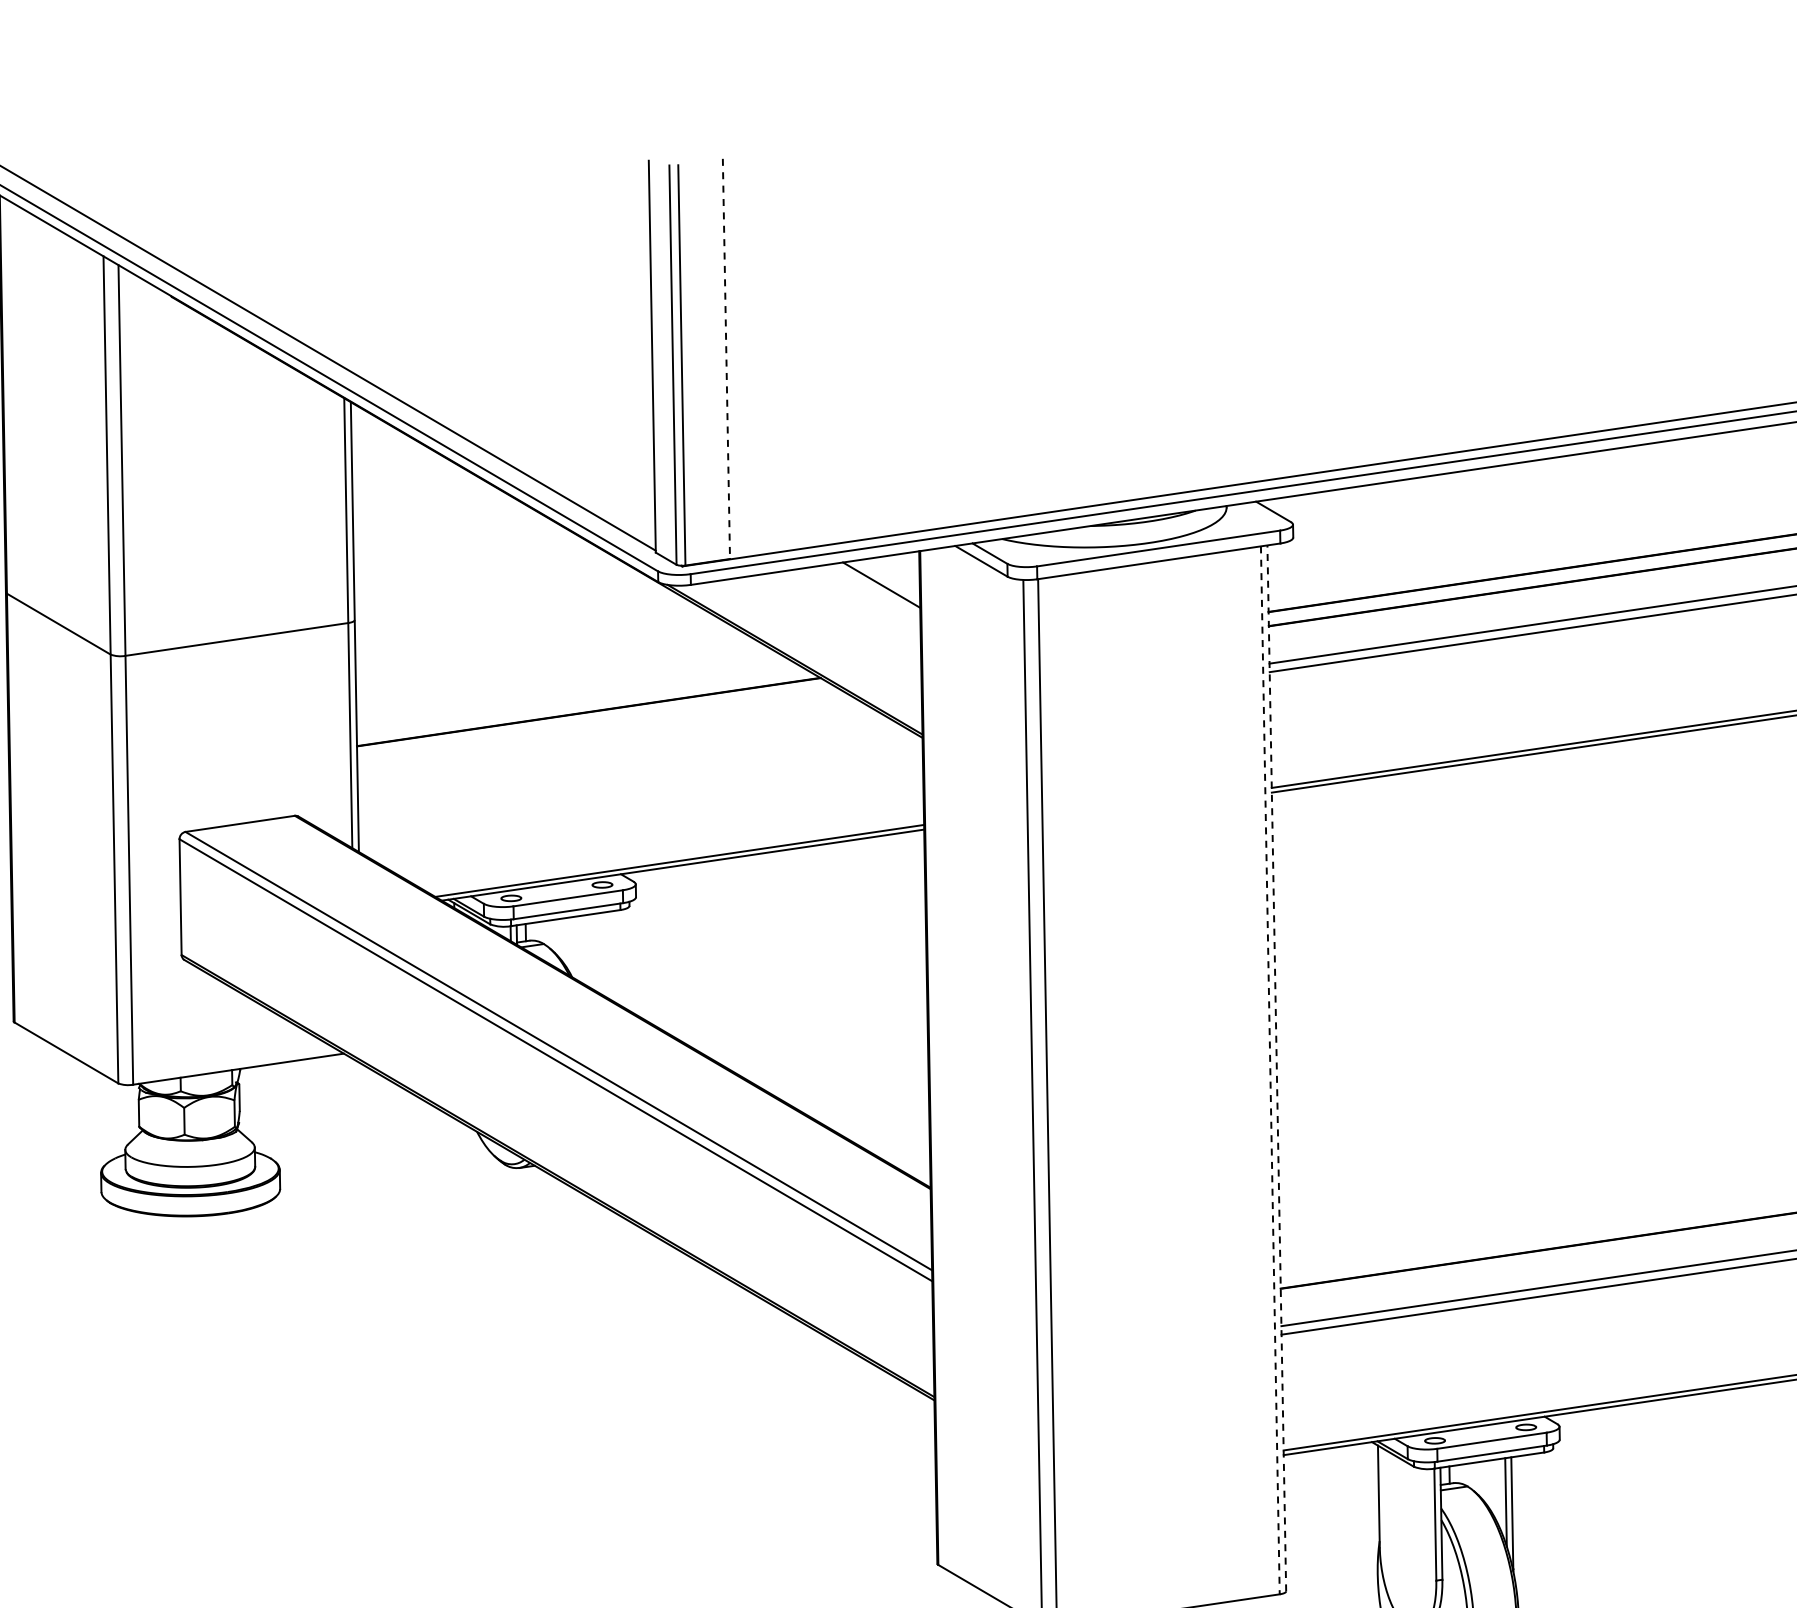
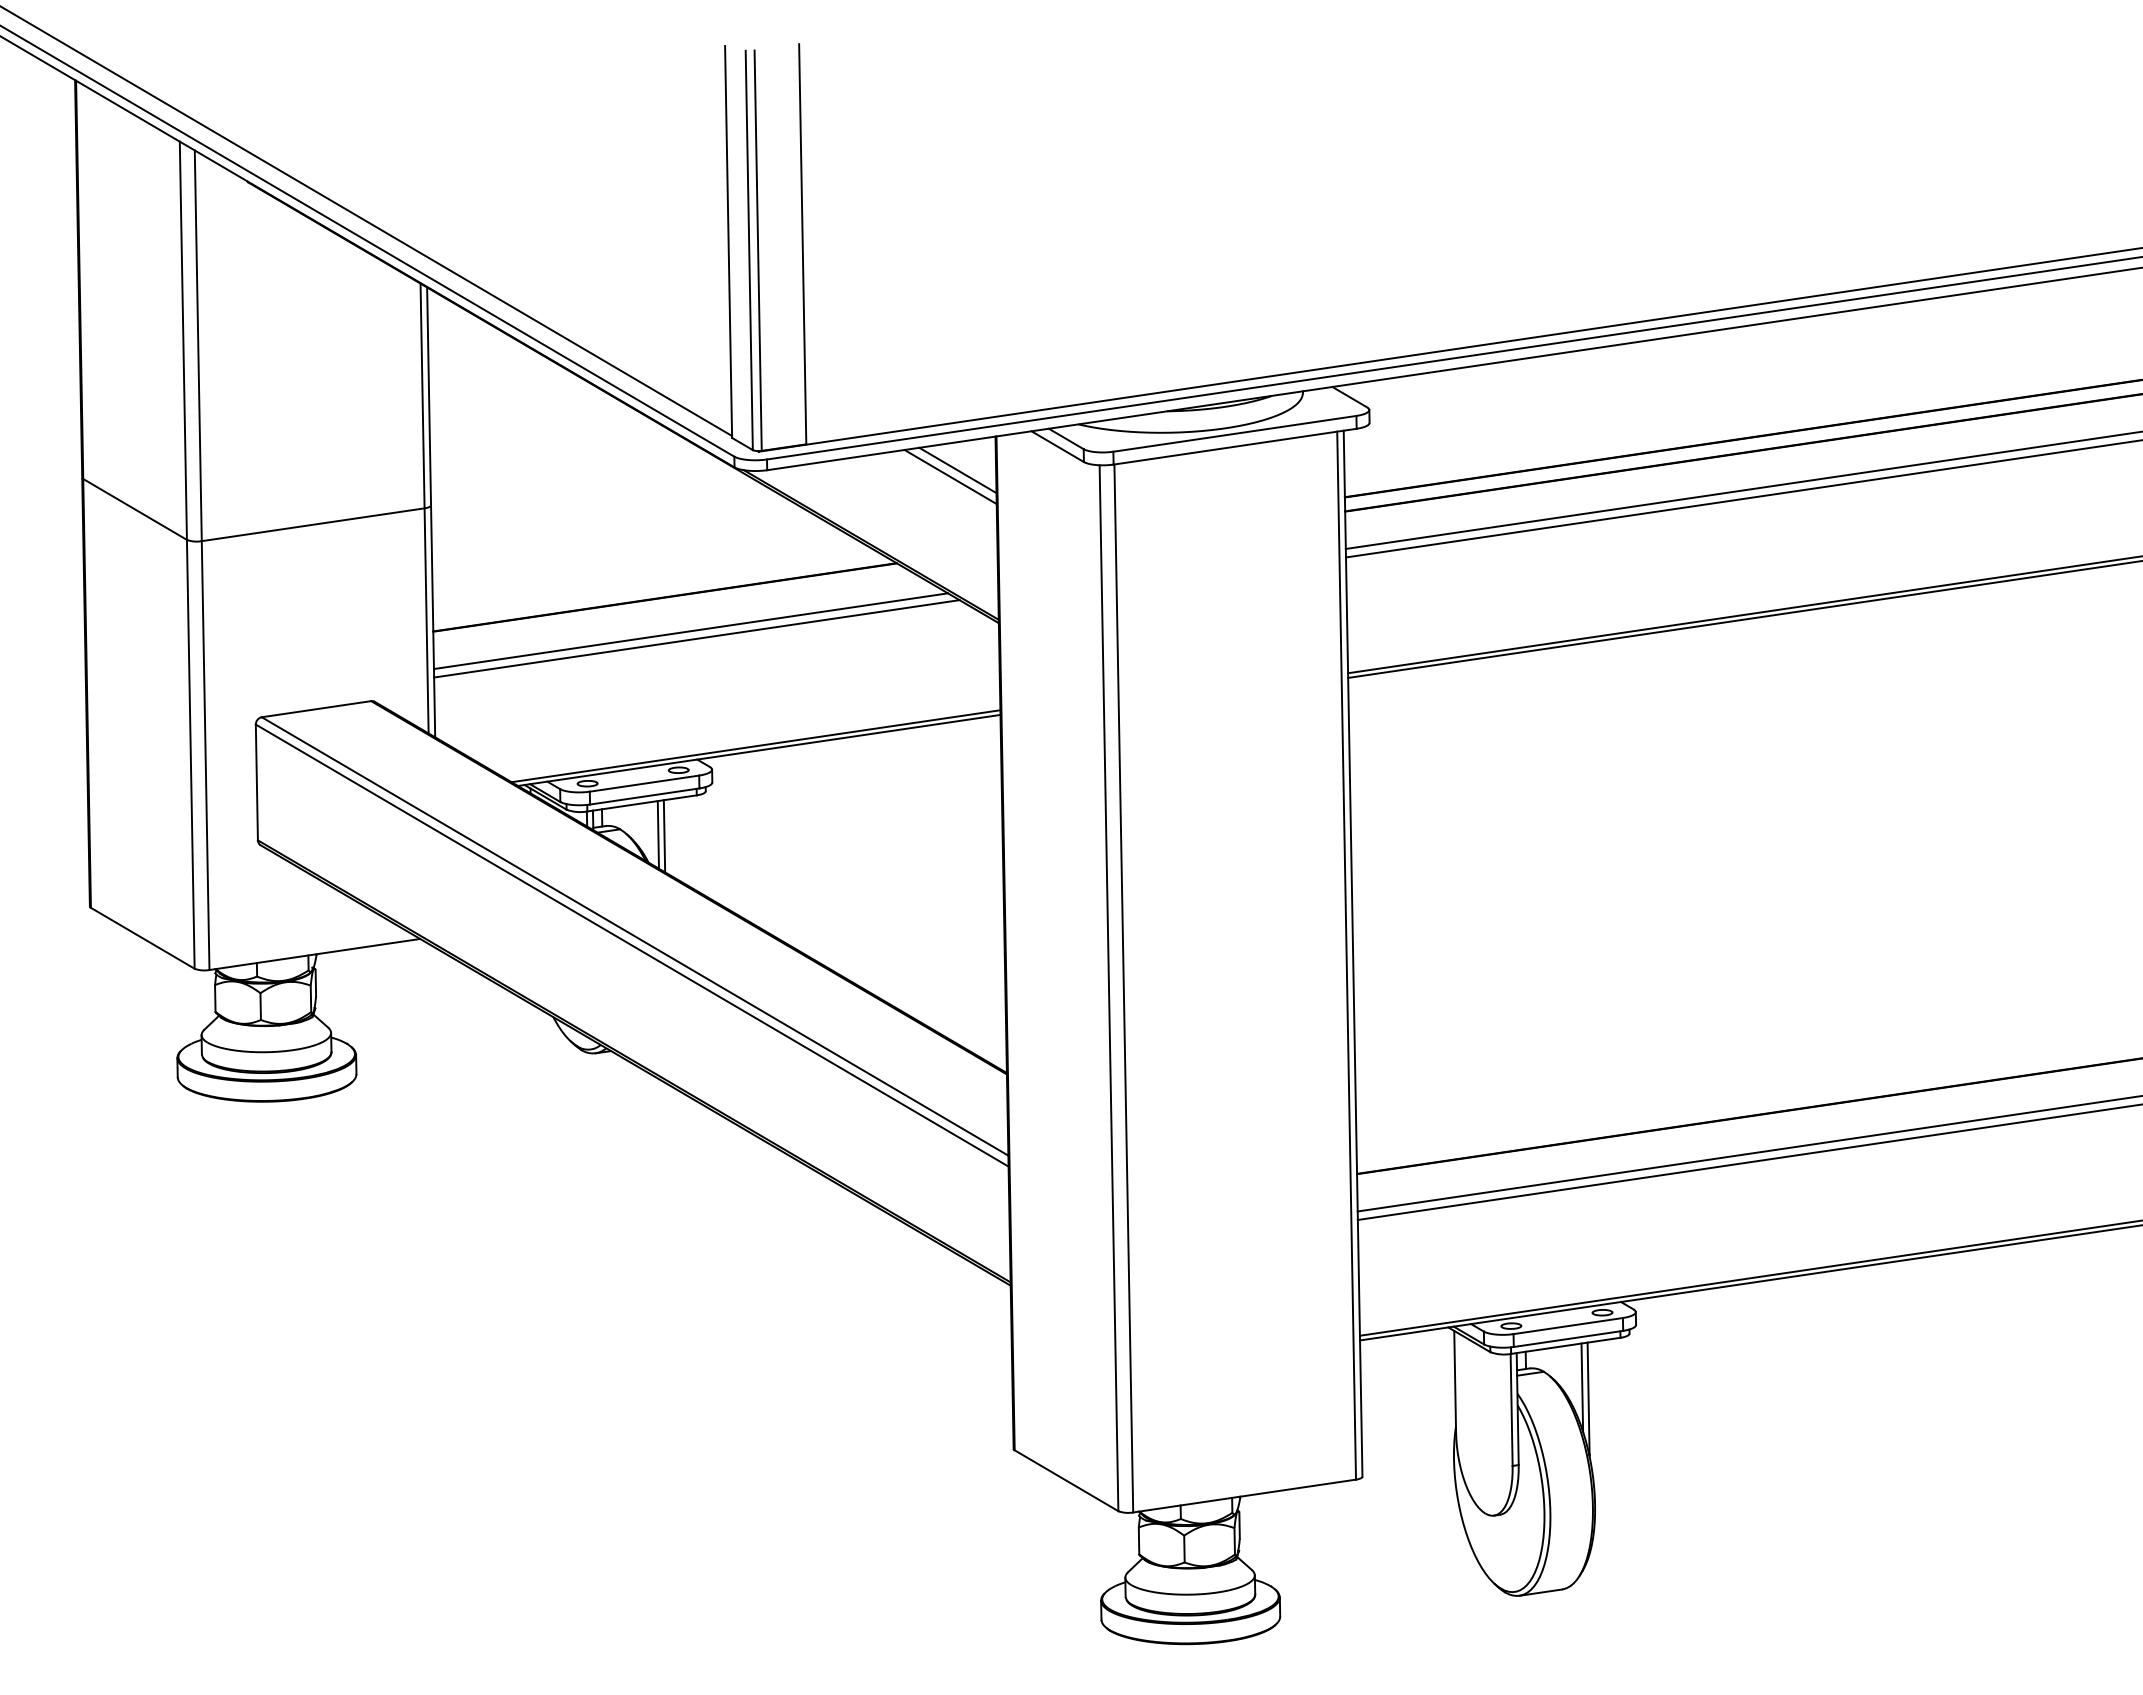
line: (726, 359) -> (802, 244), dashed -> solid
line: (874, 591) -> (950, 476), added
line: (614, 746) -> (690, 631), added
line: (620, 753) -> (696, 638), added
line: (582, 949) -> (658, 834), added
line: (588, 951) -> (664, 836), added
line: (1277, 1068) -> (1353, 953), dashed -> solid
line: (1270, 1071) -> (1346, 956), dashed -> solid

